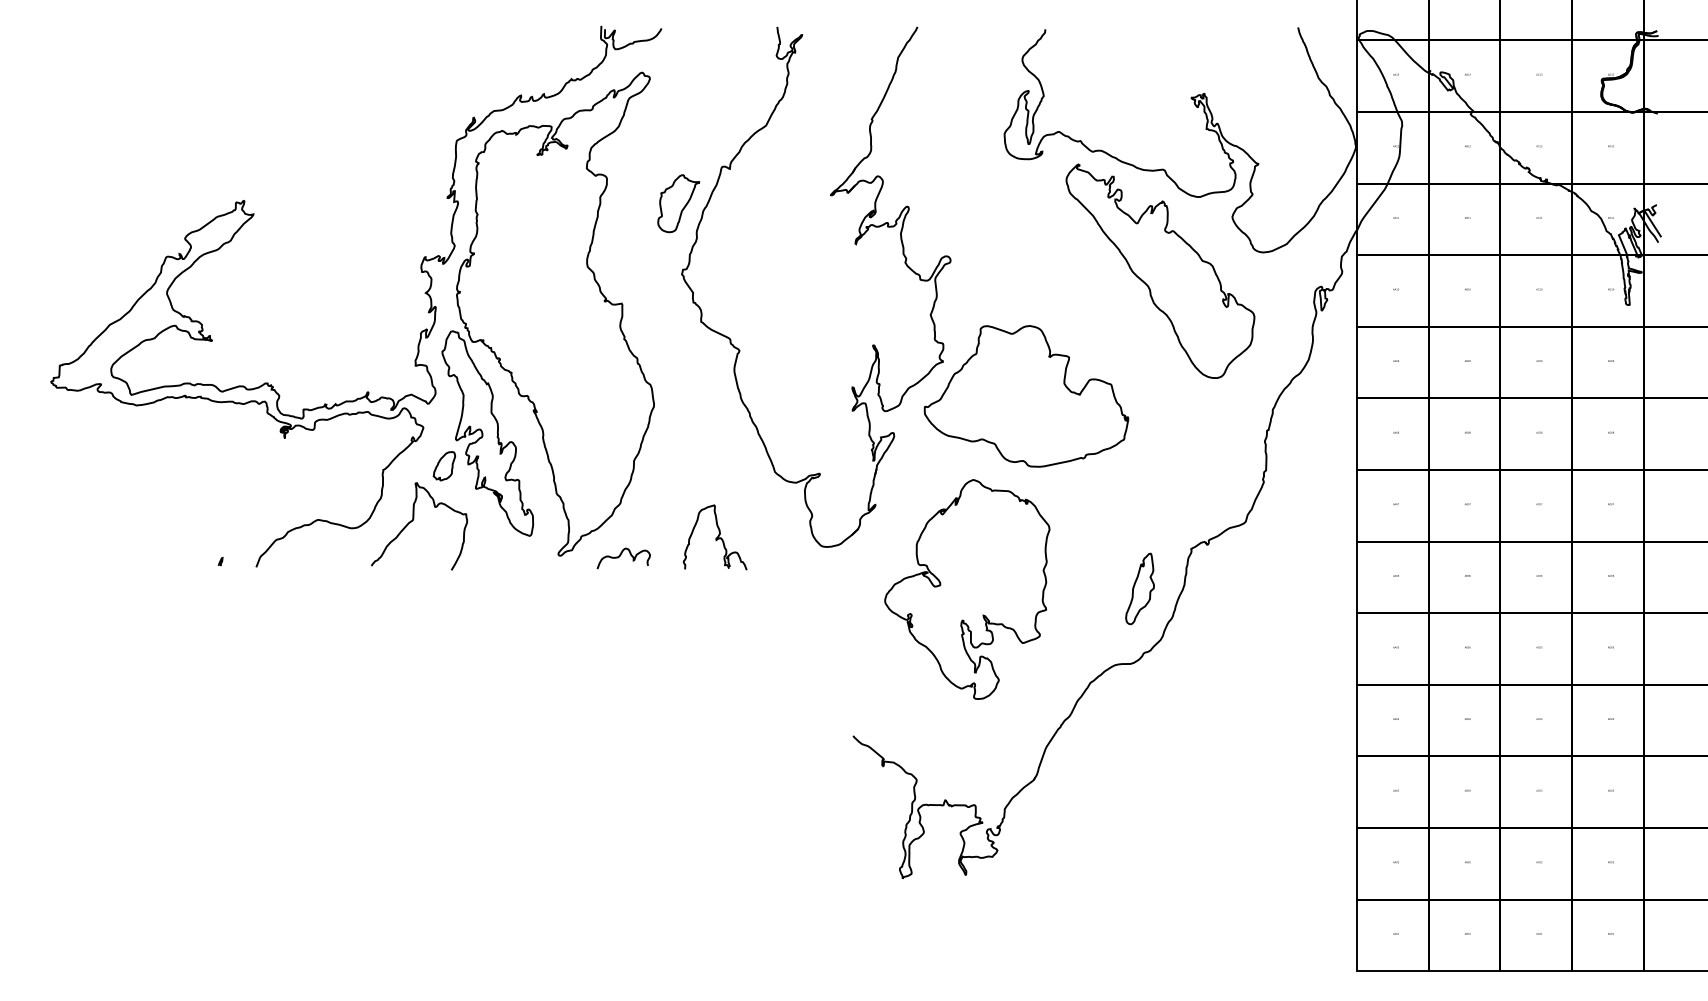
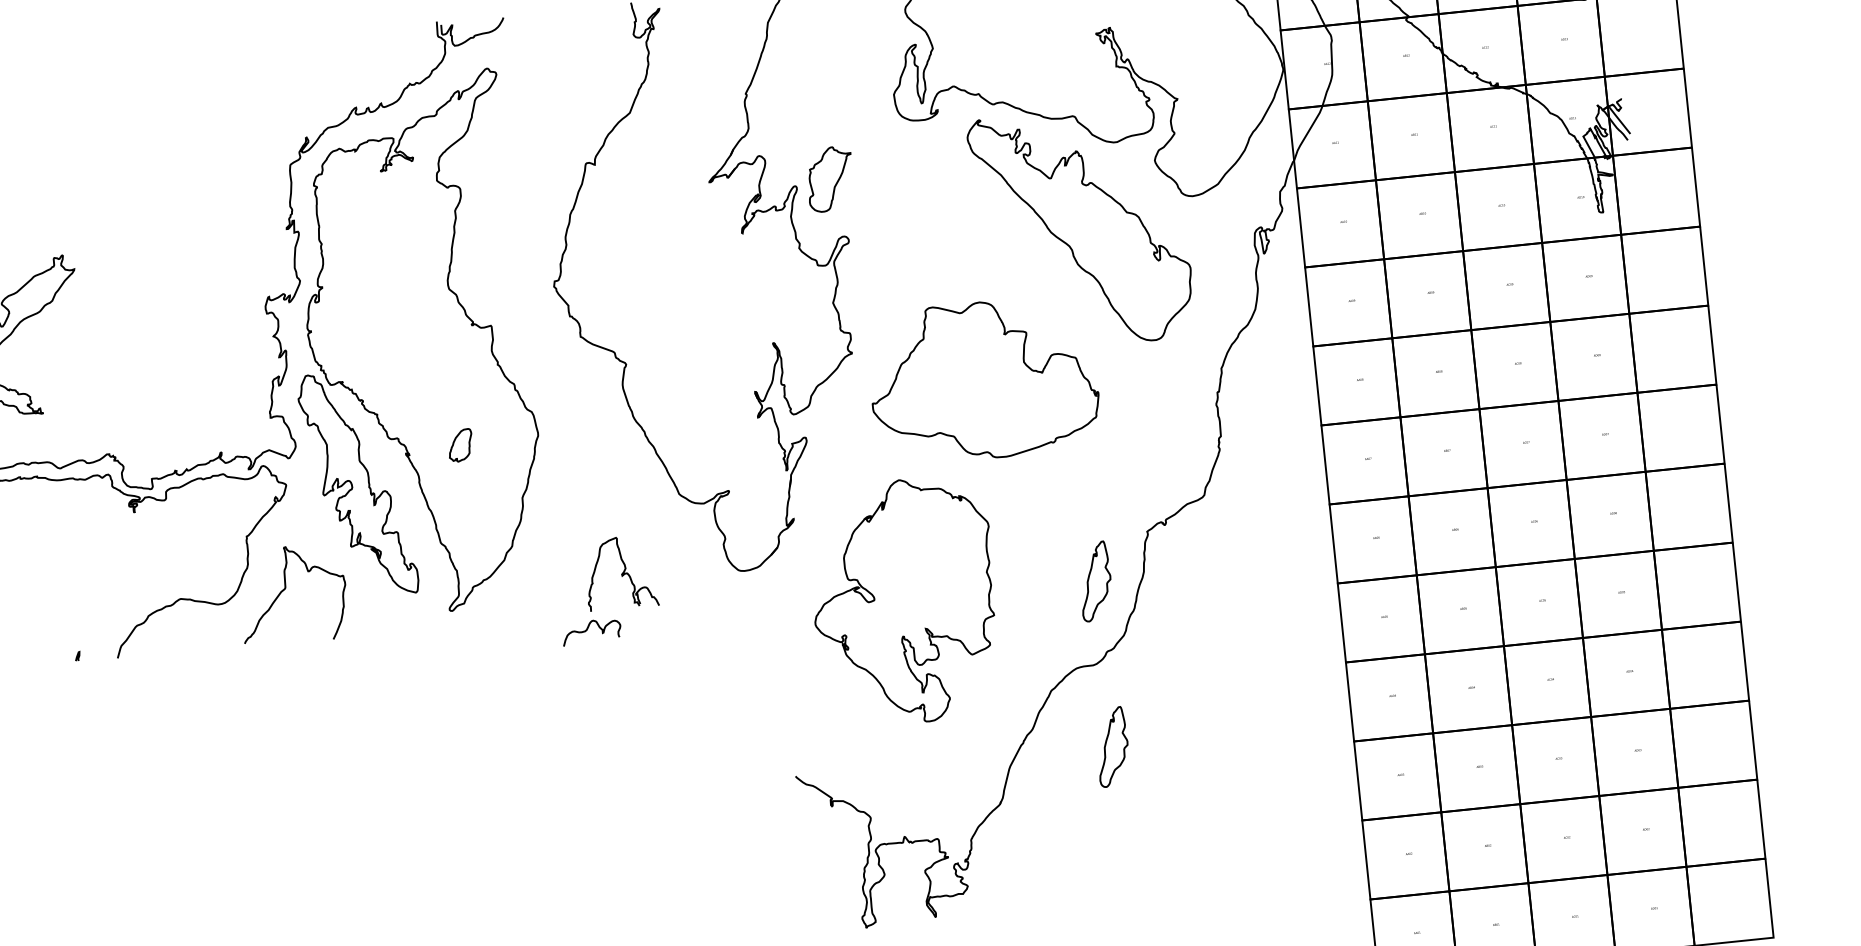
part: (678, 203) -> (830, 179), moved
part: (1026, 396) -> (983, 380), moved
part: (444, 466) -> (460, 445), moved
curve: (621, 555) -> (588, 628), moved
part: (1139, 738) -> (1111, 746), added

